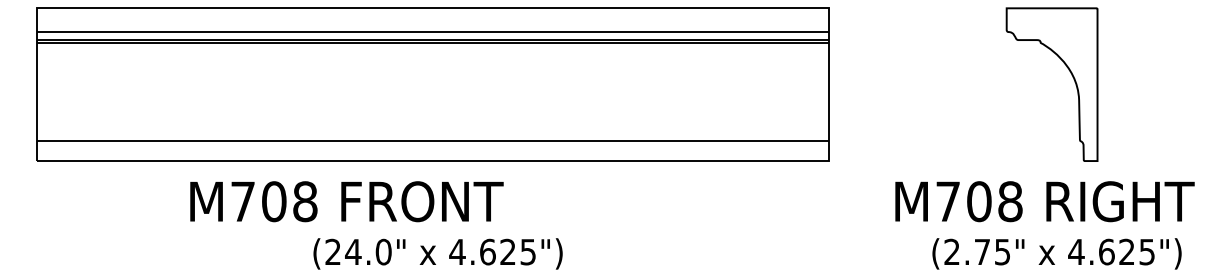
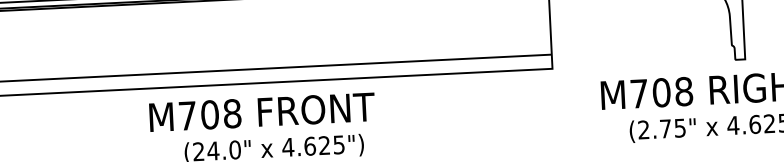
text: (346, 201) -> (262, 112), moved

